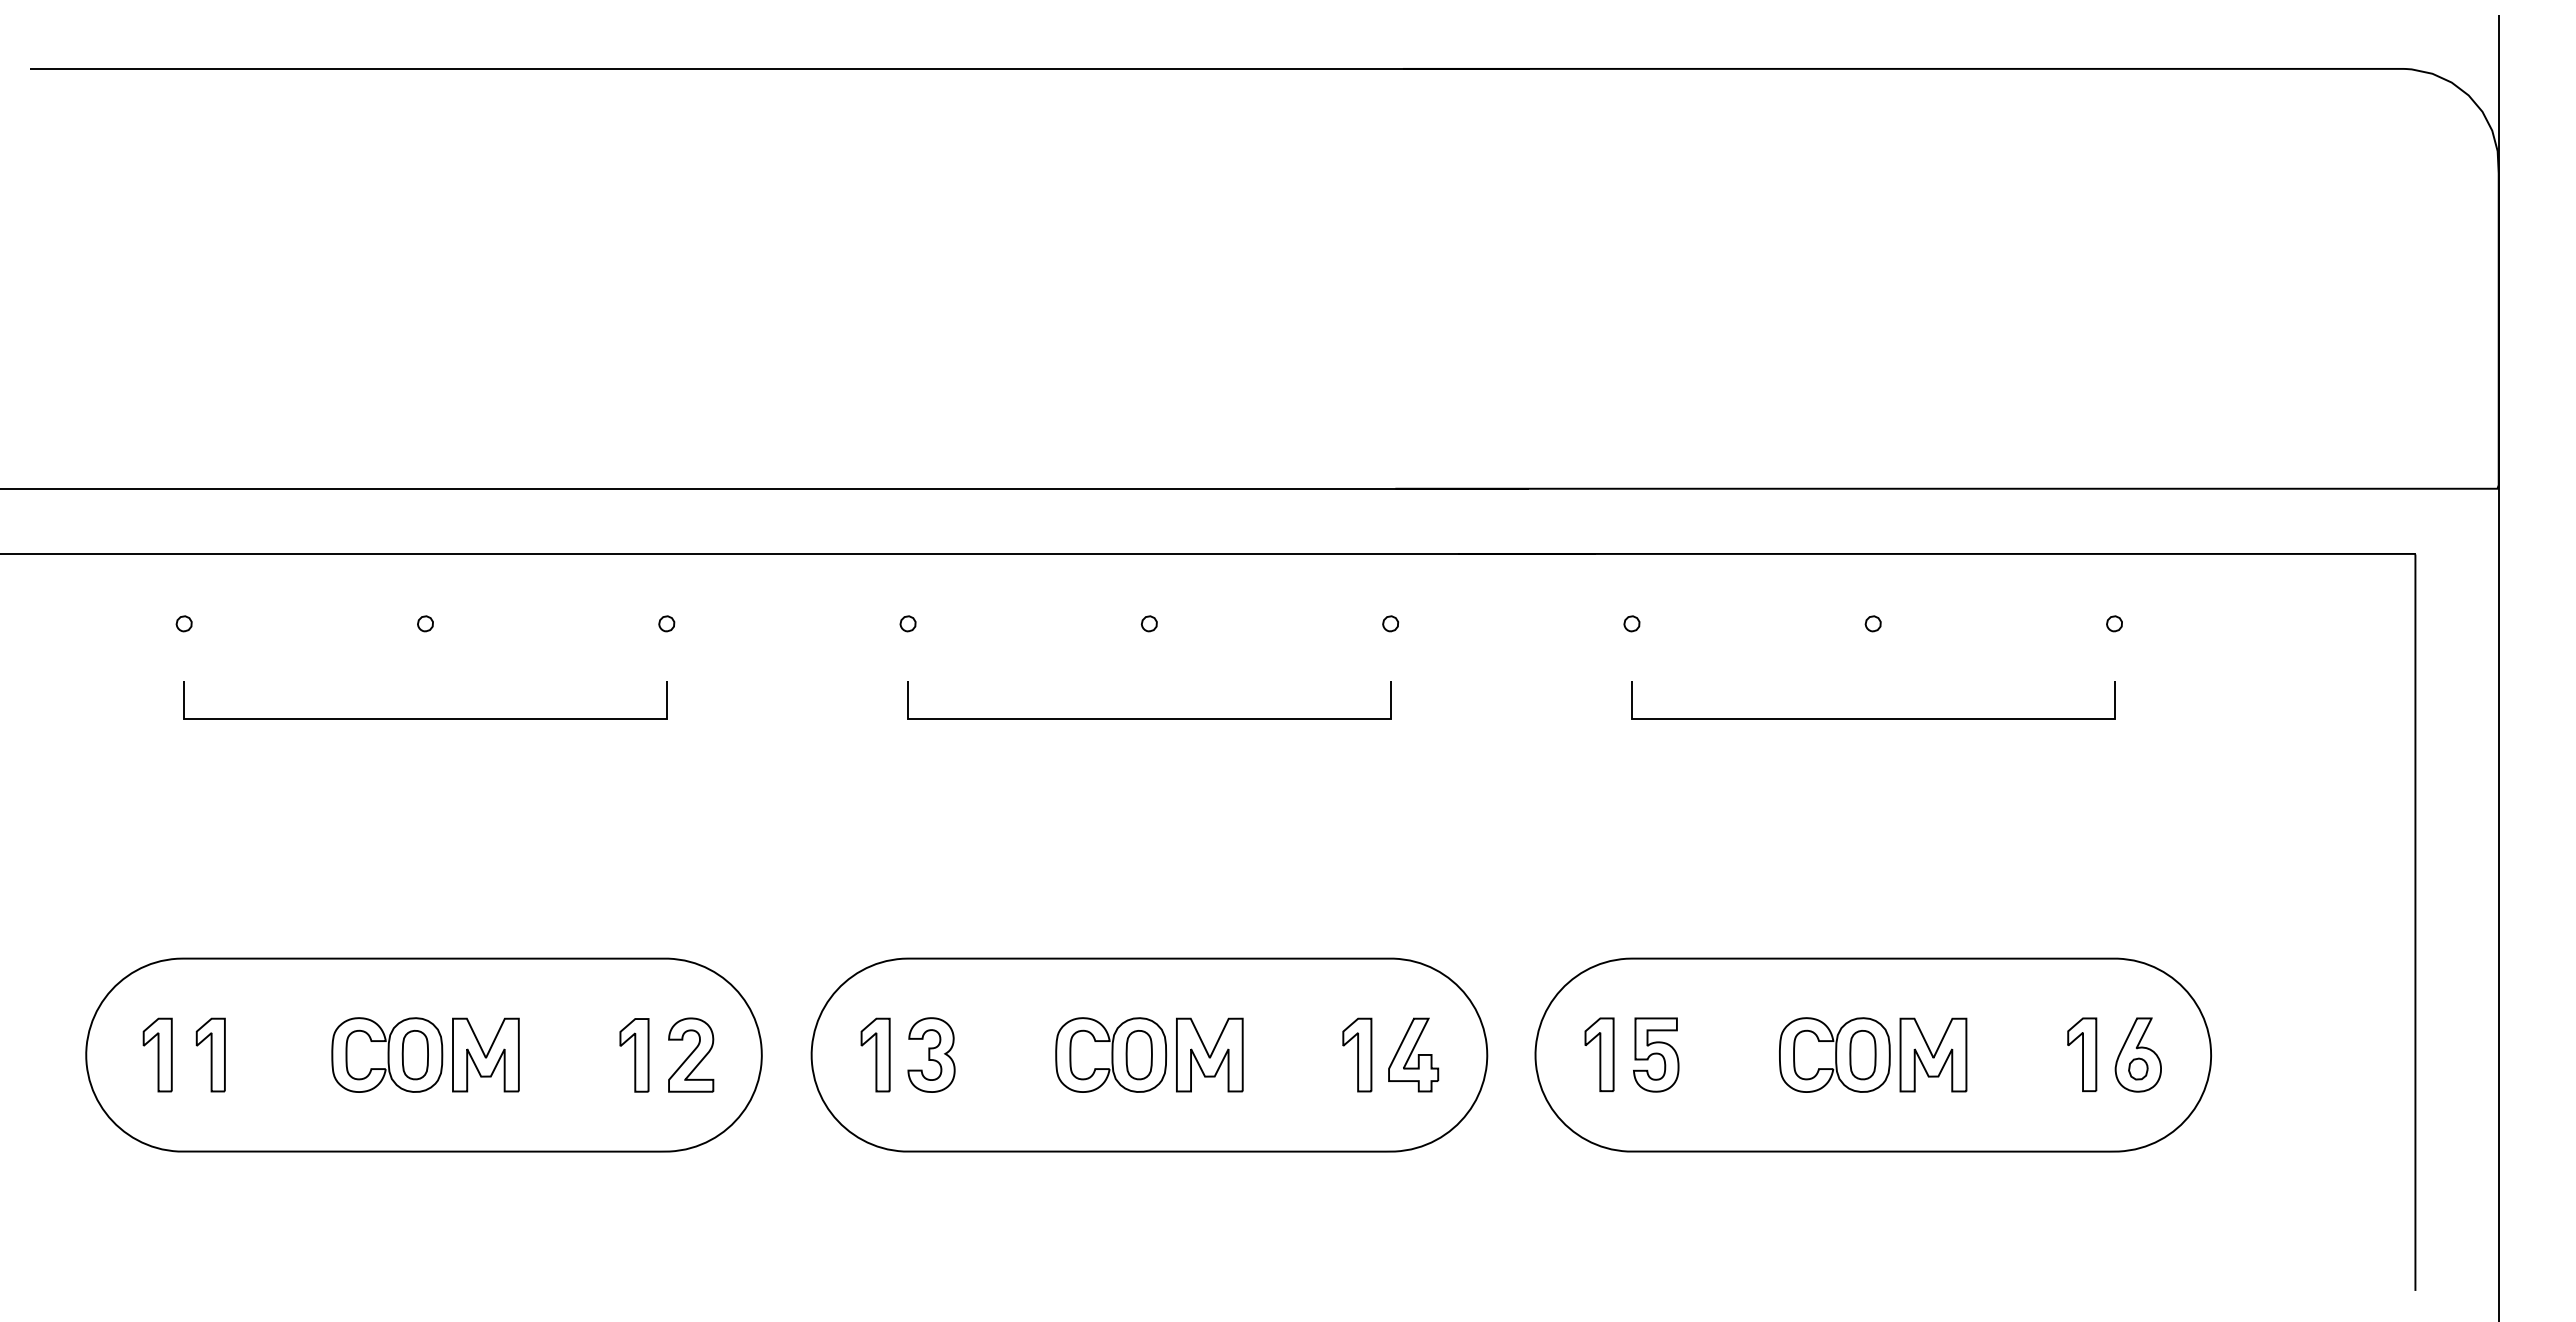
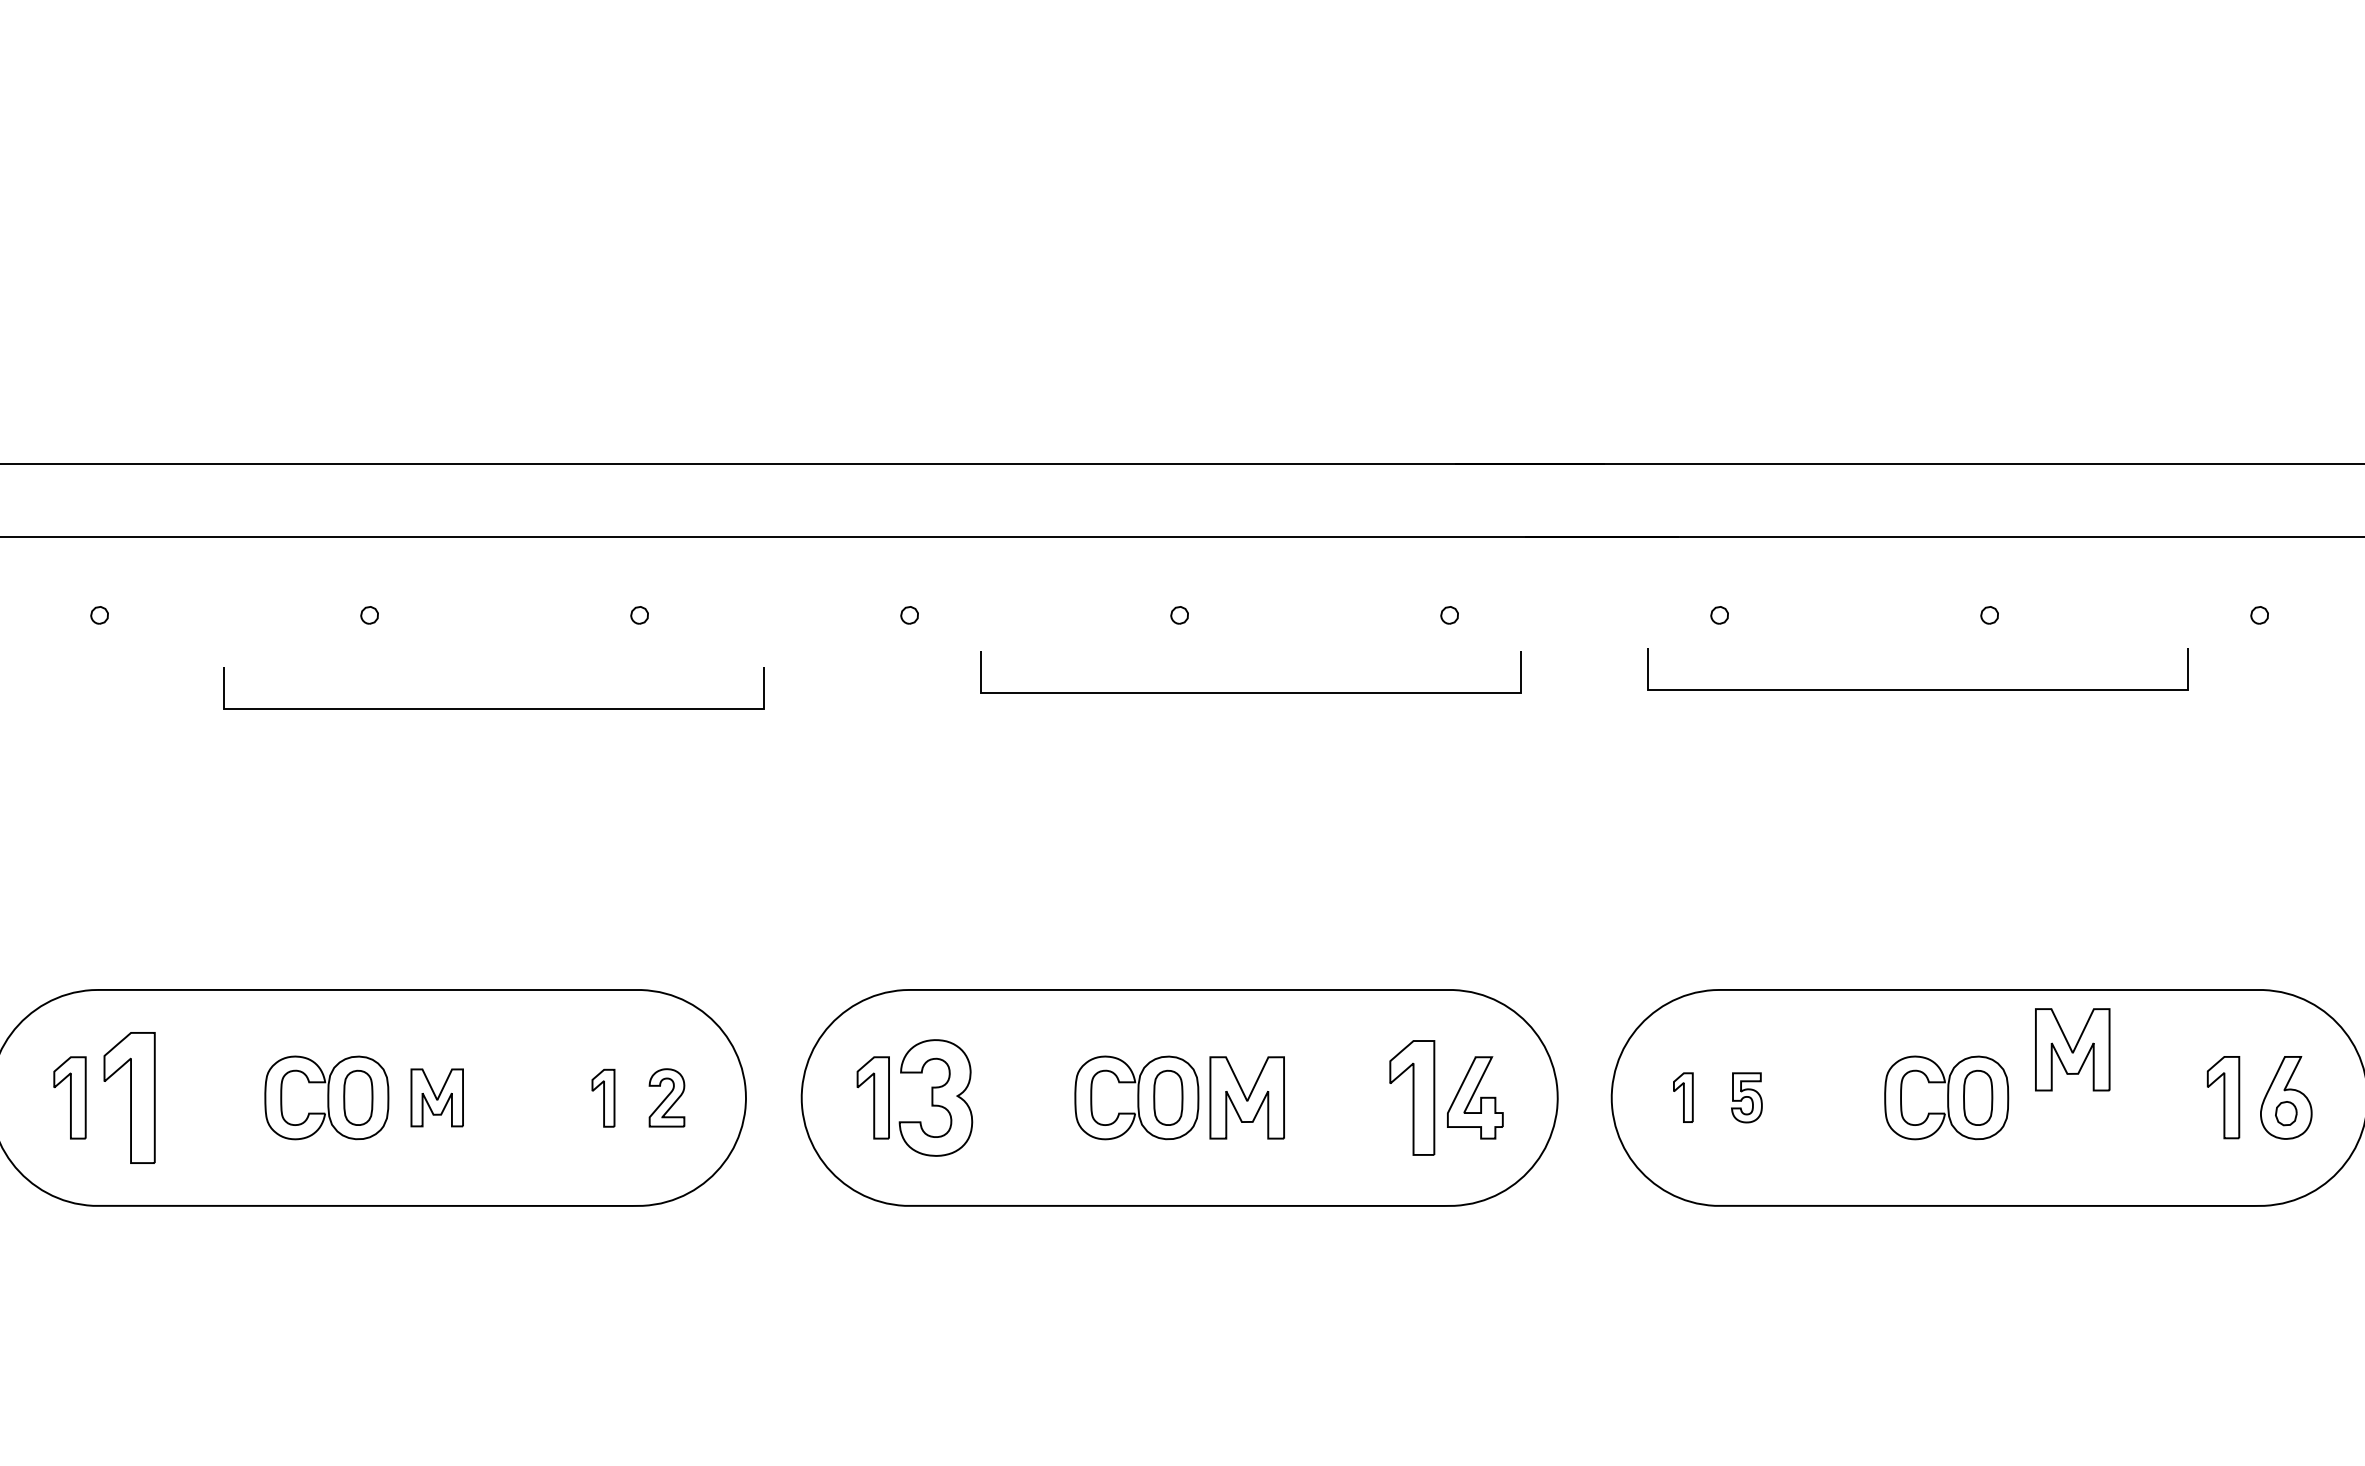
curve: (425, 718) -> (493, 708), moved
curve: (1149, 718) -> (1251, 692), moved
curve: (1873, 718) -> (1918, 689), moved
part: (210, 1054) -> (129, 1097), size x1.6
part: (485, 1054) -> (436, 1097), size x0.7
part: (691, 1054) -> (667, 1097), size x0.7
part: (931, 1054) -> (935, 1097), size x1.4
part: (1357, 1054) -> (1412, 1097), size x1.4
part: (1599, 1054) -> (1683, 1097), size x0.6
part: (1656, 1054) -> (1747, 1097), size x0.6
part: (1933, 1054) -> (2072, 1049), moved
part: (634, 1055) -> (603, 1098), size x0.7

